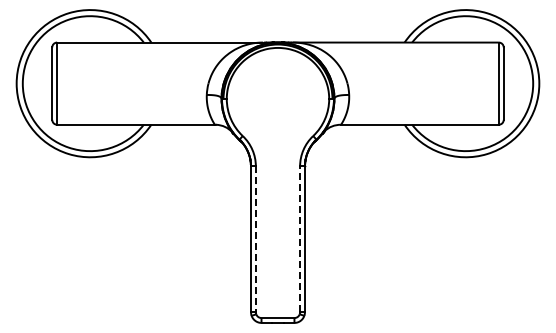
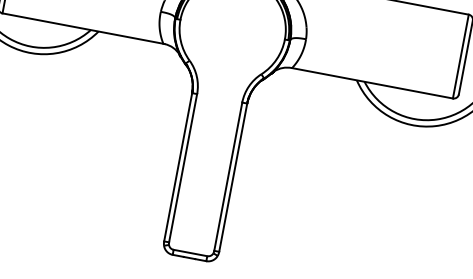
line: (255, 239) -> (182, 168), dashed -> solid
line: (300, 239) -> (228, 177), dashed -> solid

